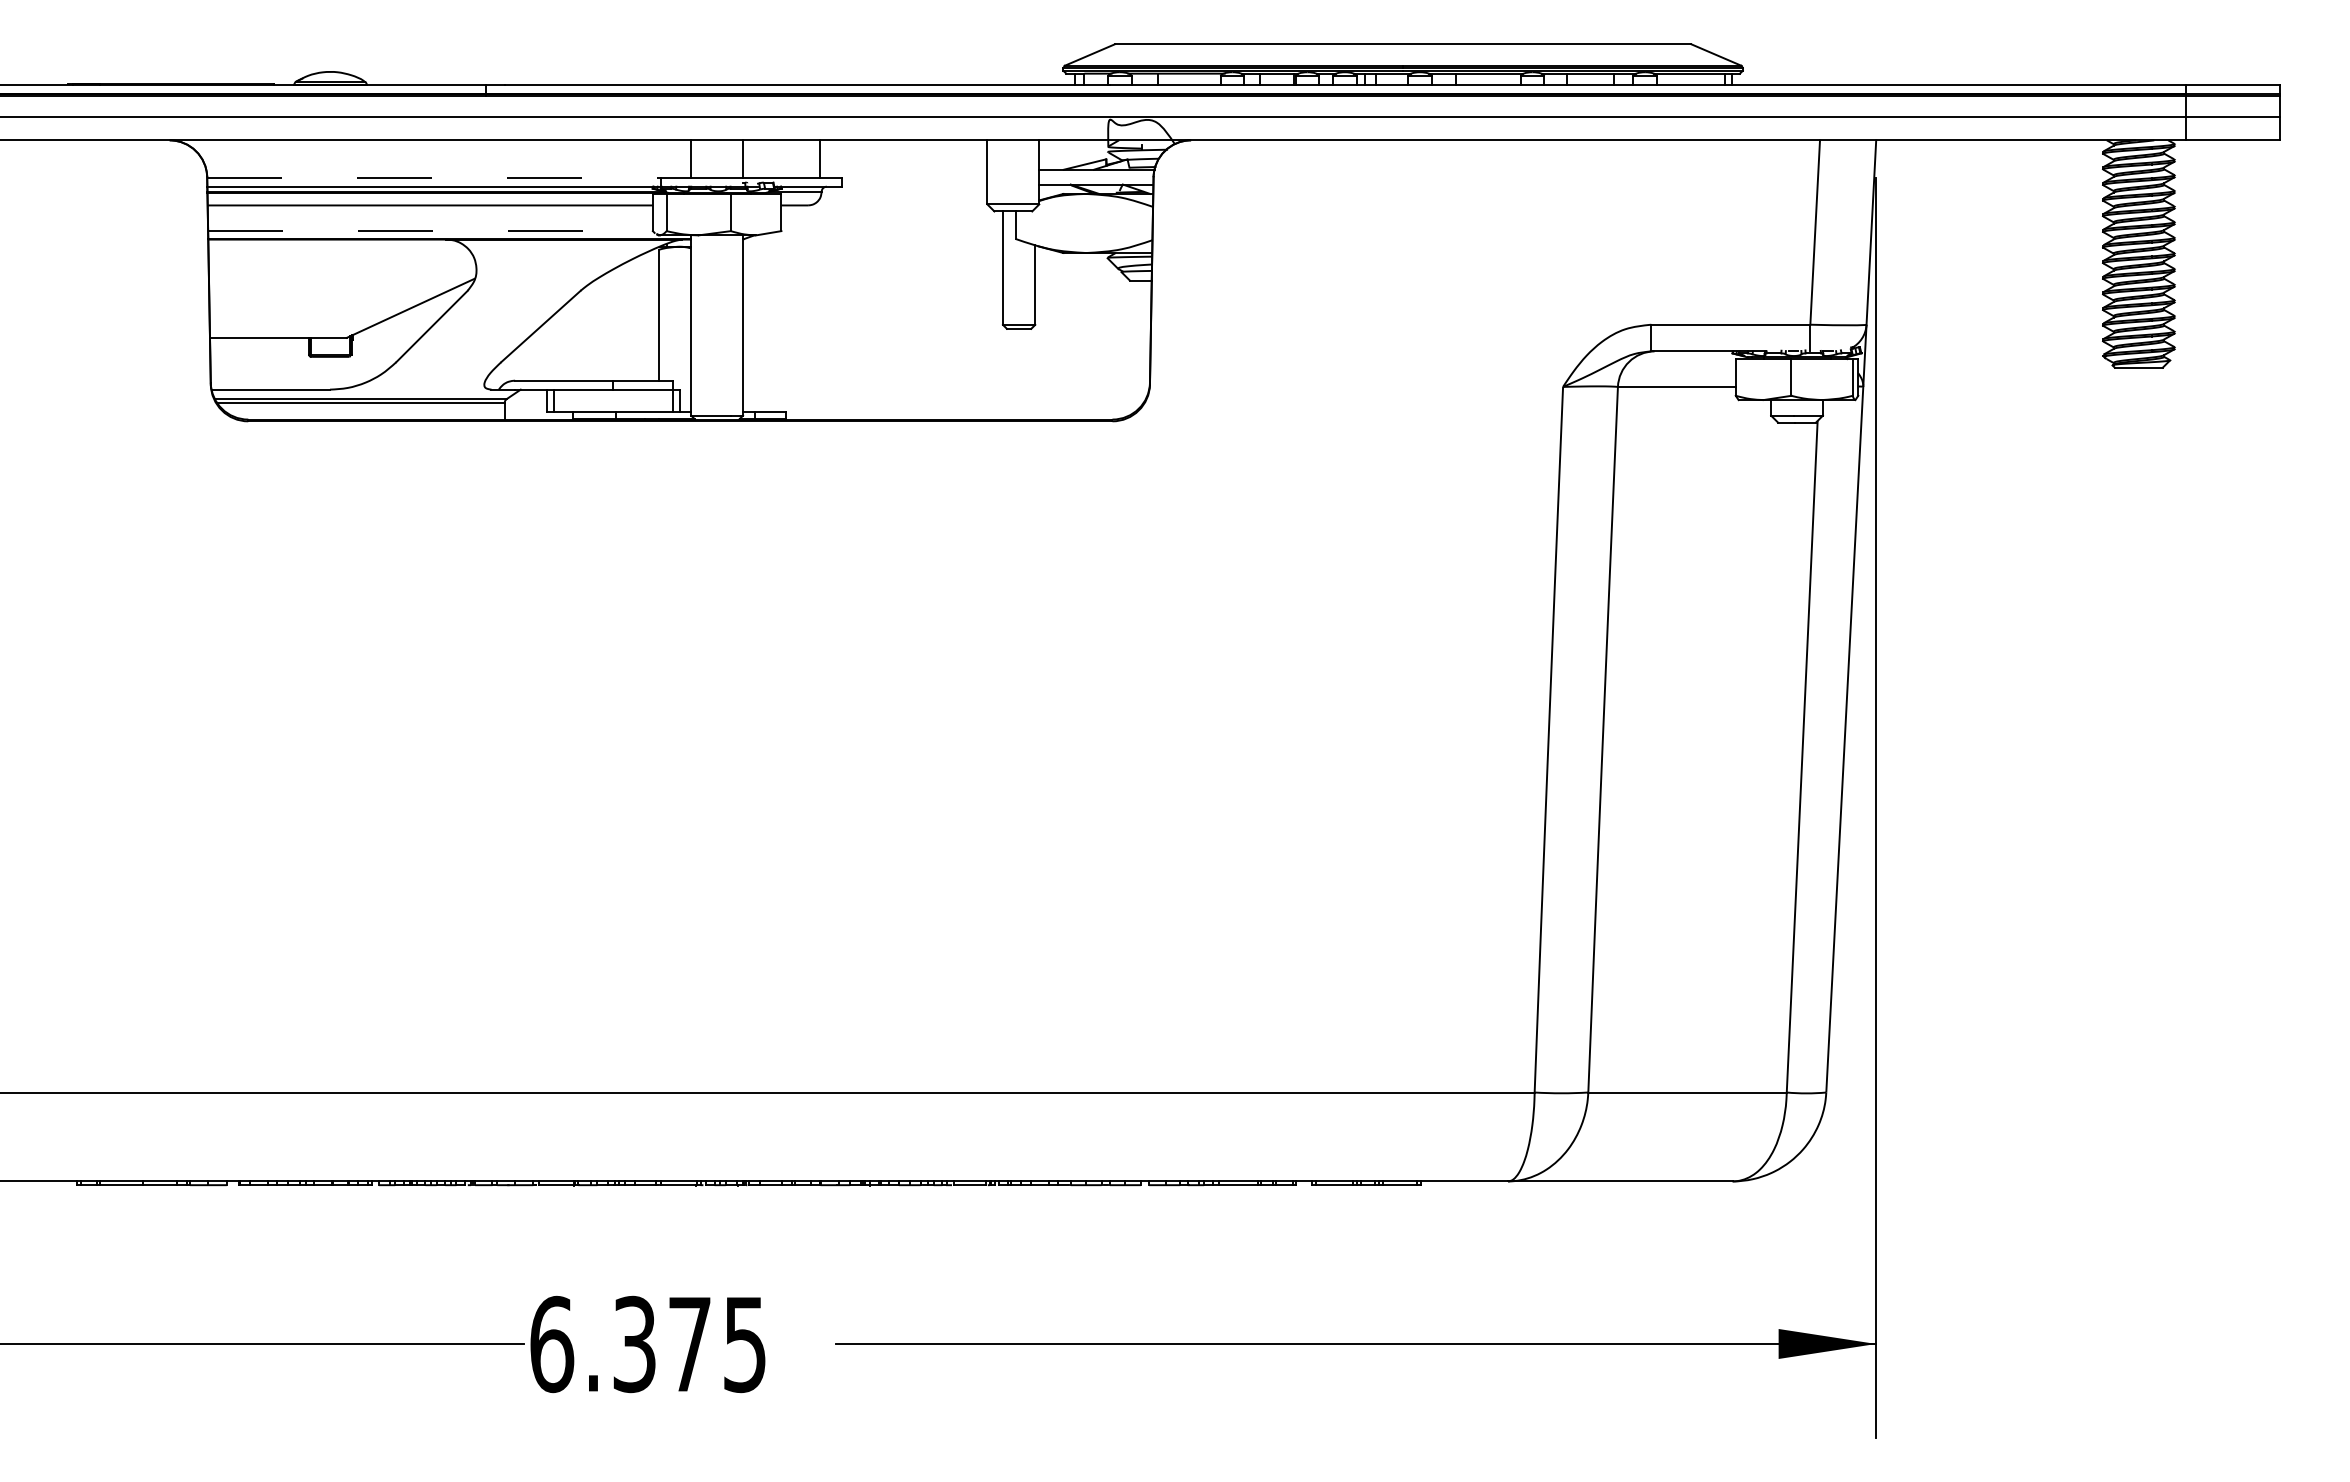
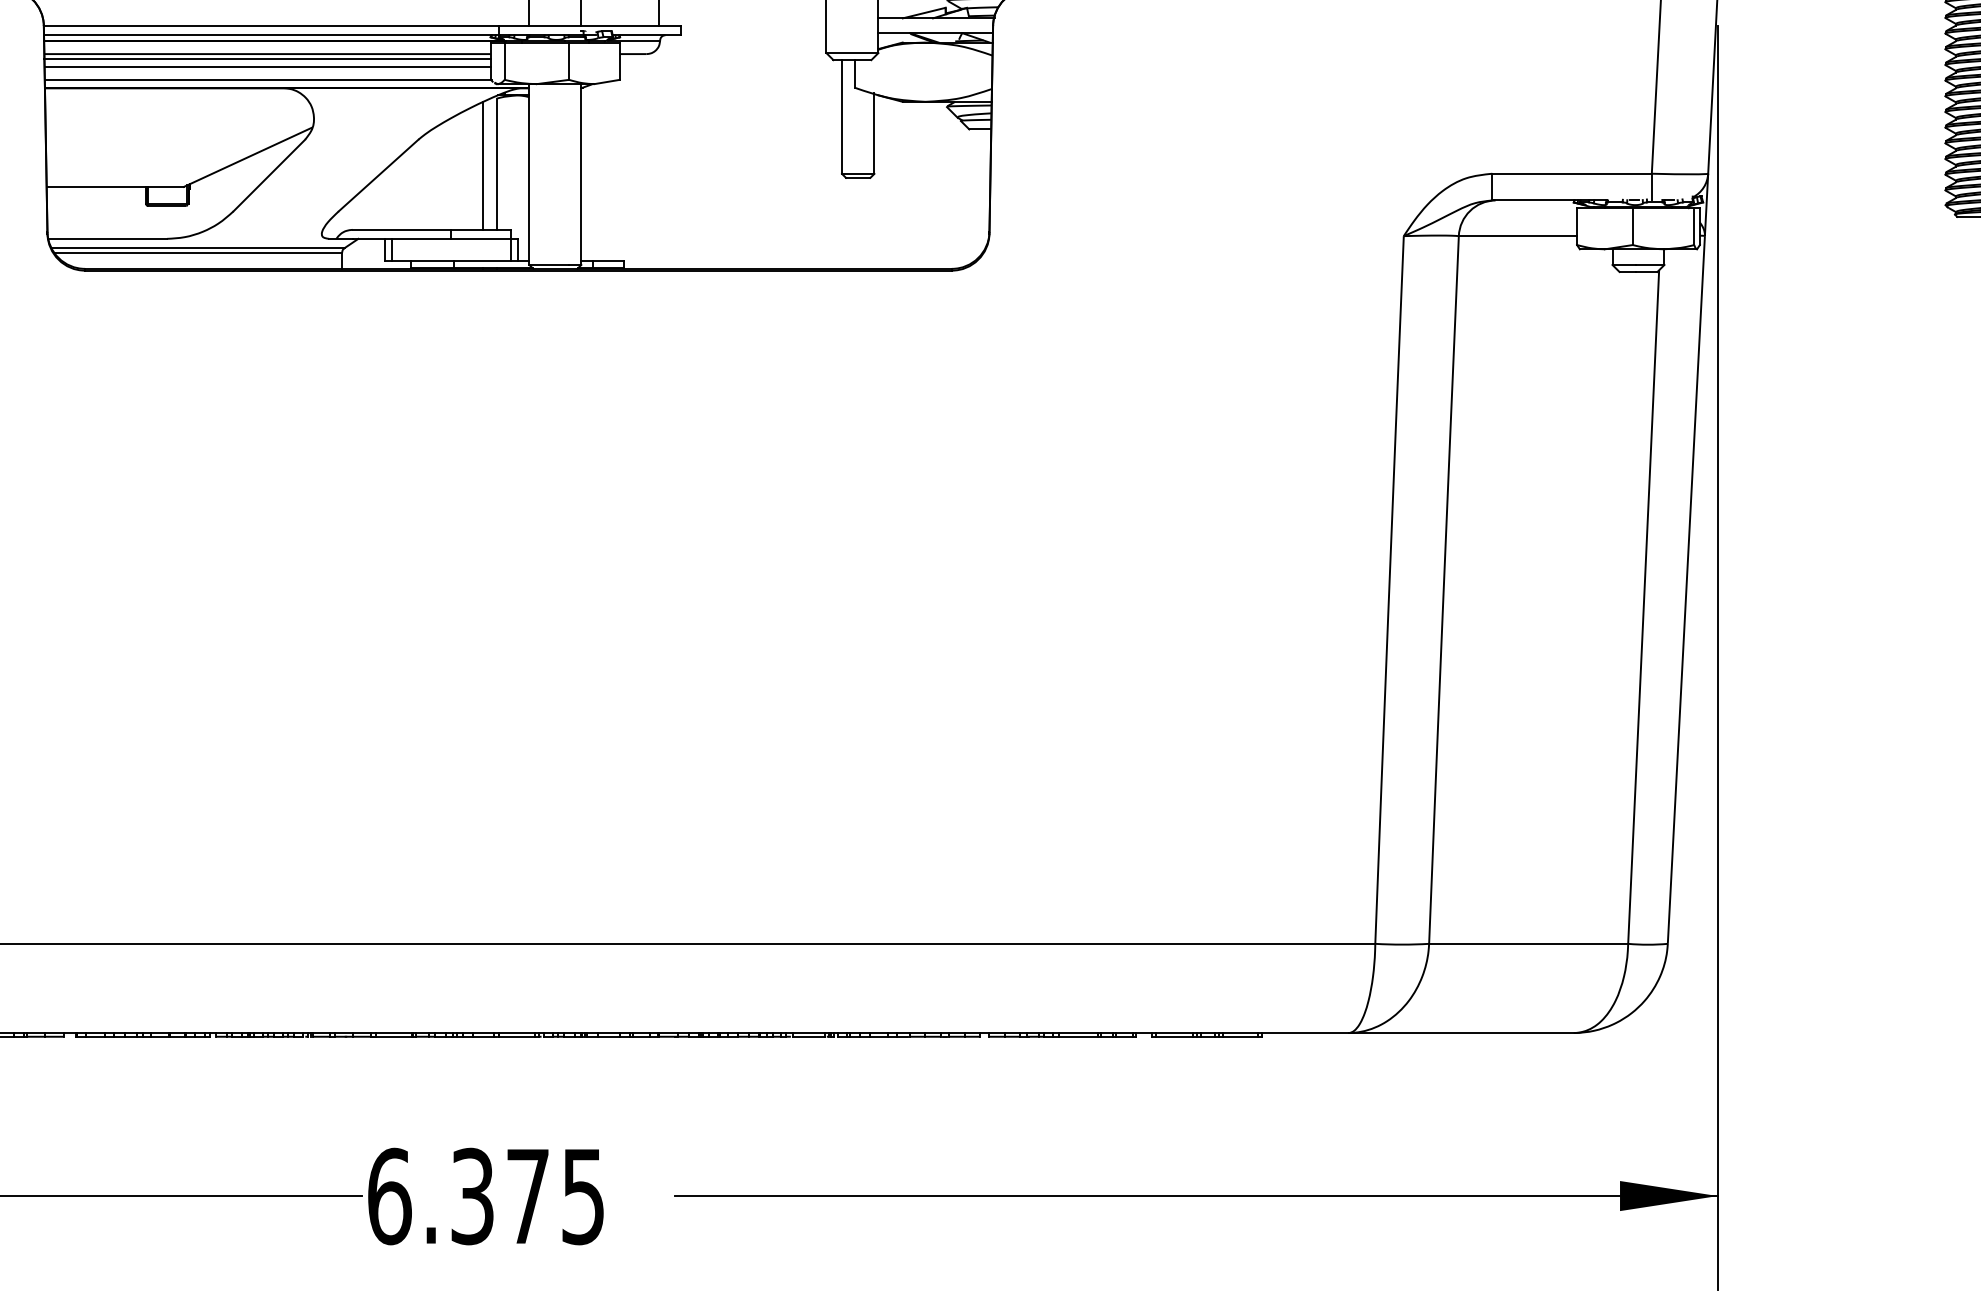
line: (433, 177) -> (270, 26), dashed -> solid
line: (429, 210) -> (266, 59), added
line: (429, 218) -> (266, 67), added
line: (431, 231) -> (268, 80), dashed -> solid
line: (645, 316) -> (483, 165), added

